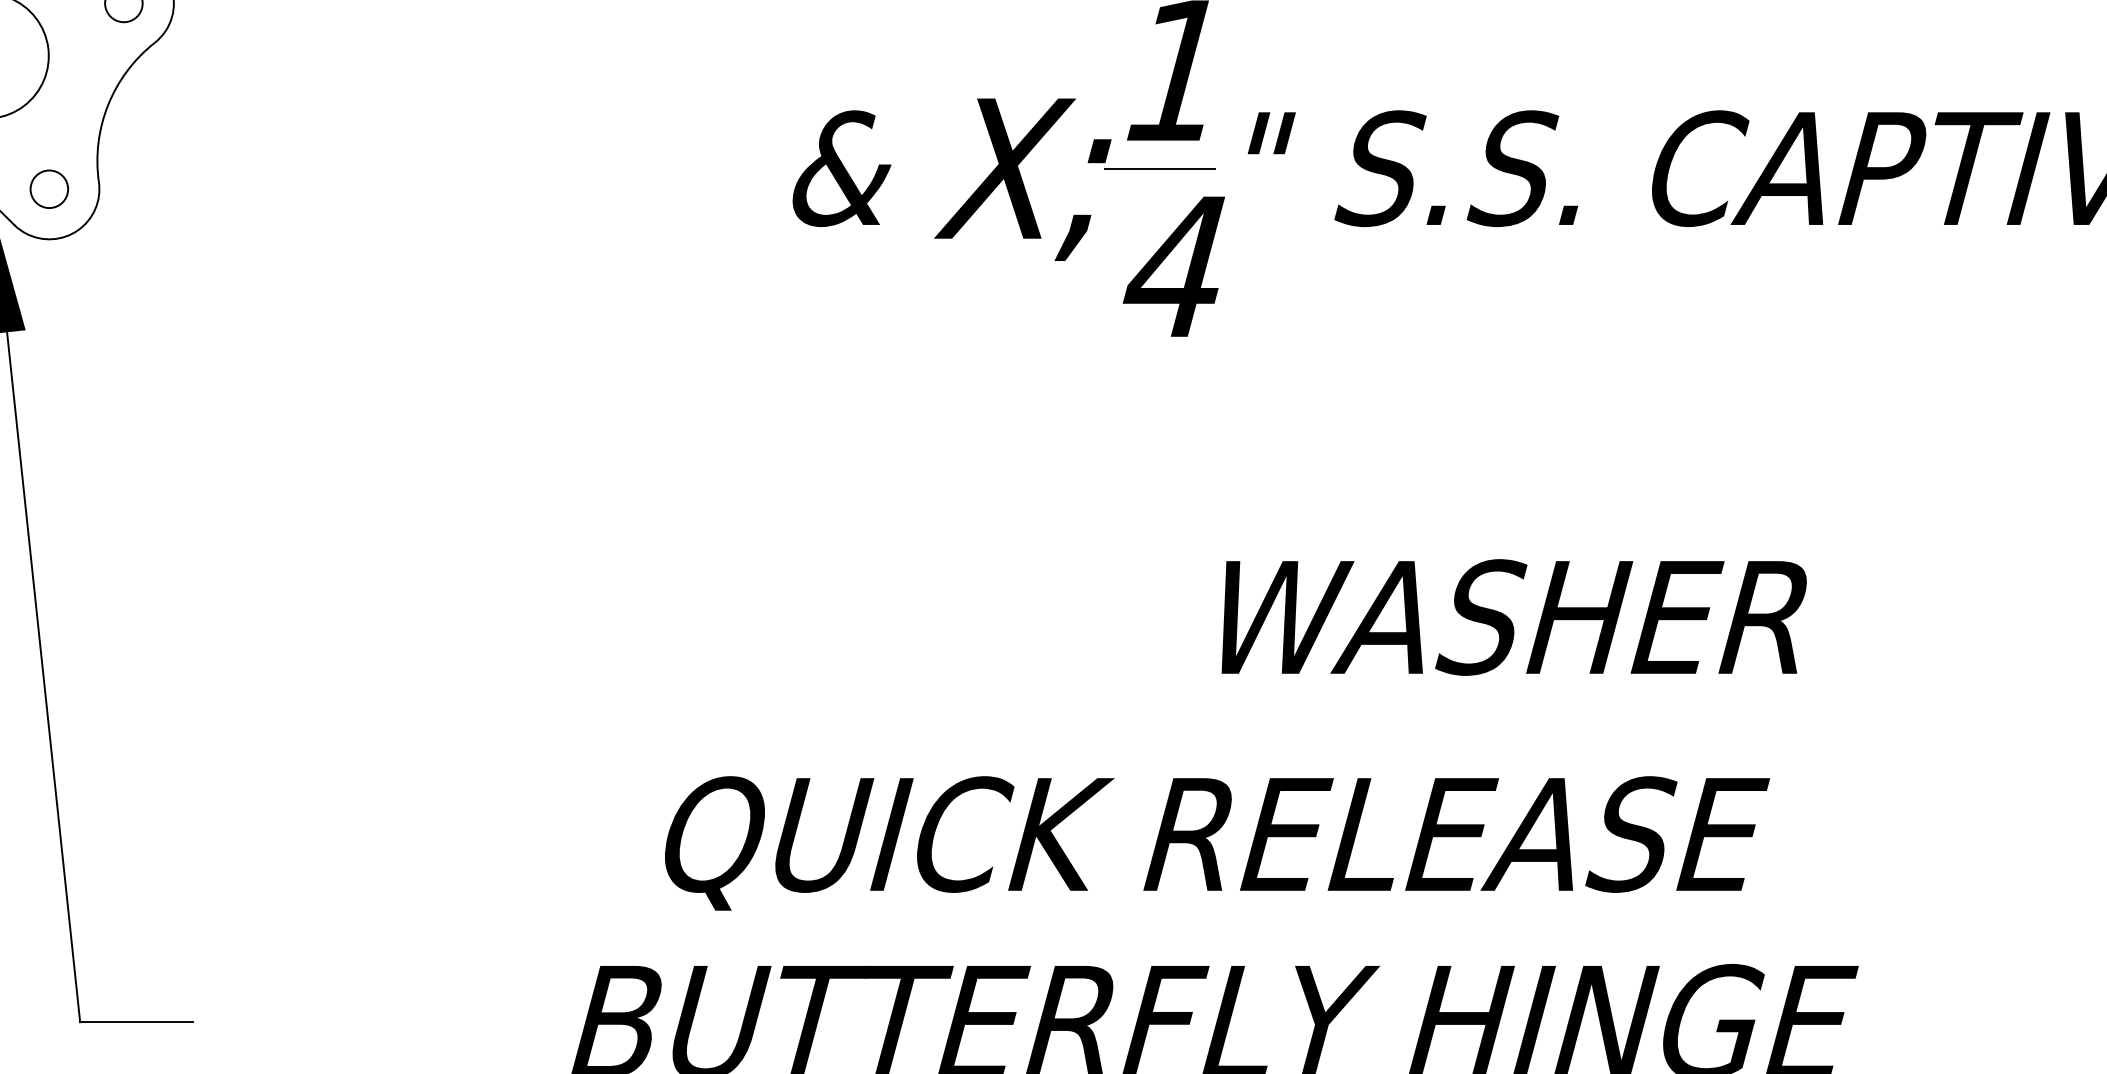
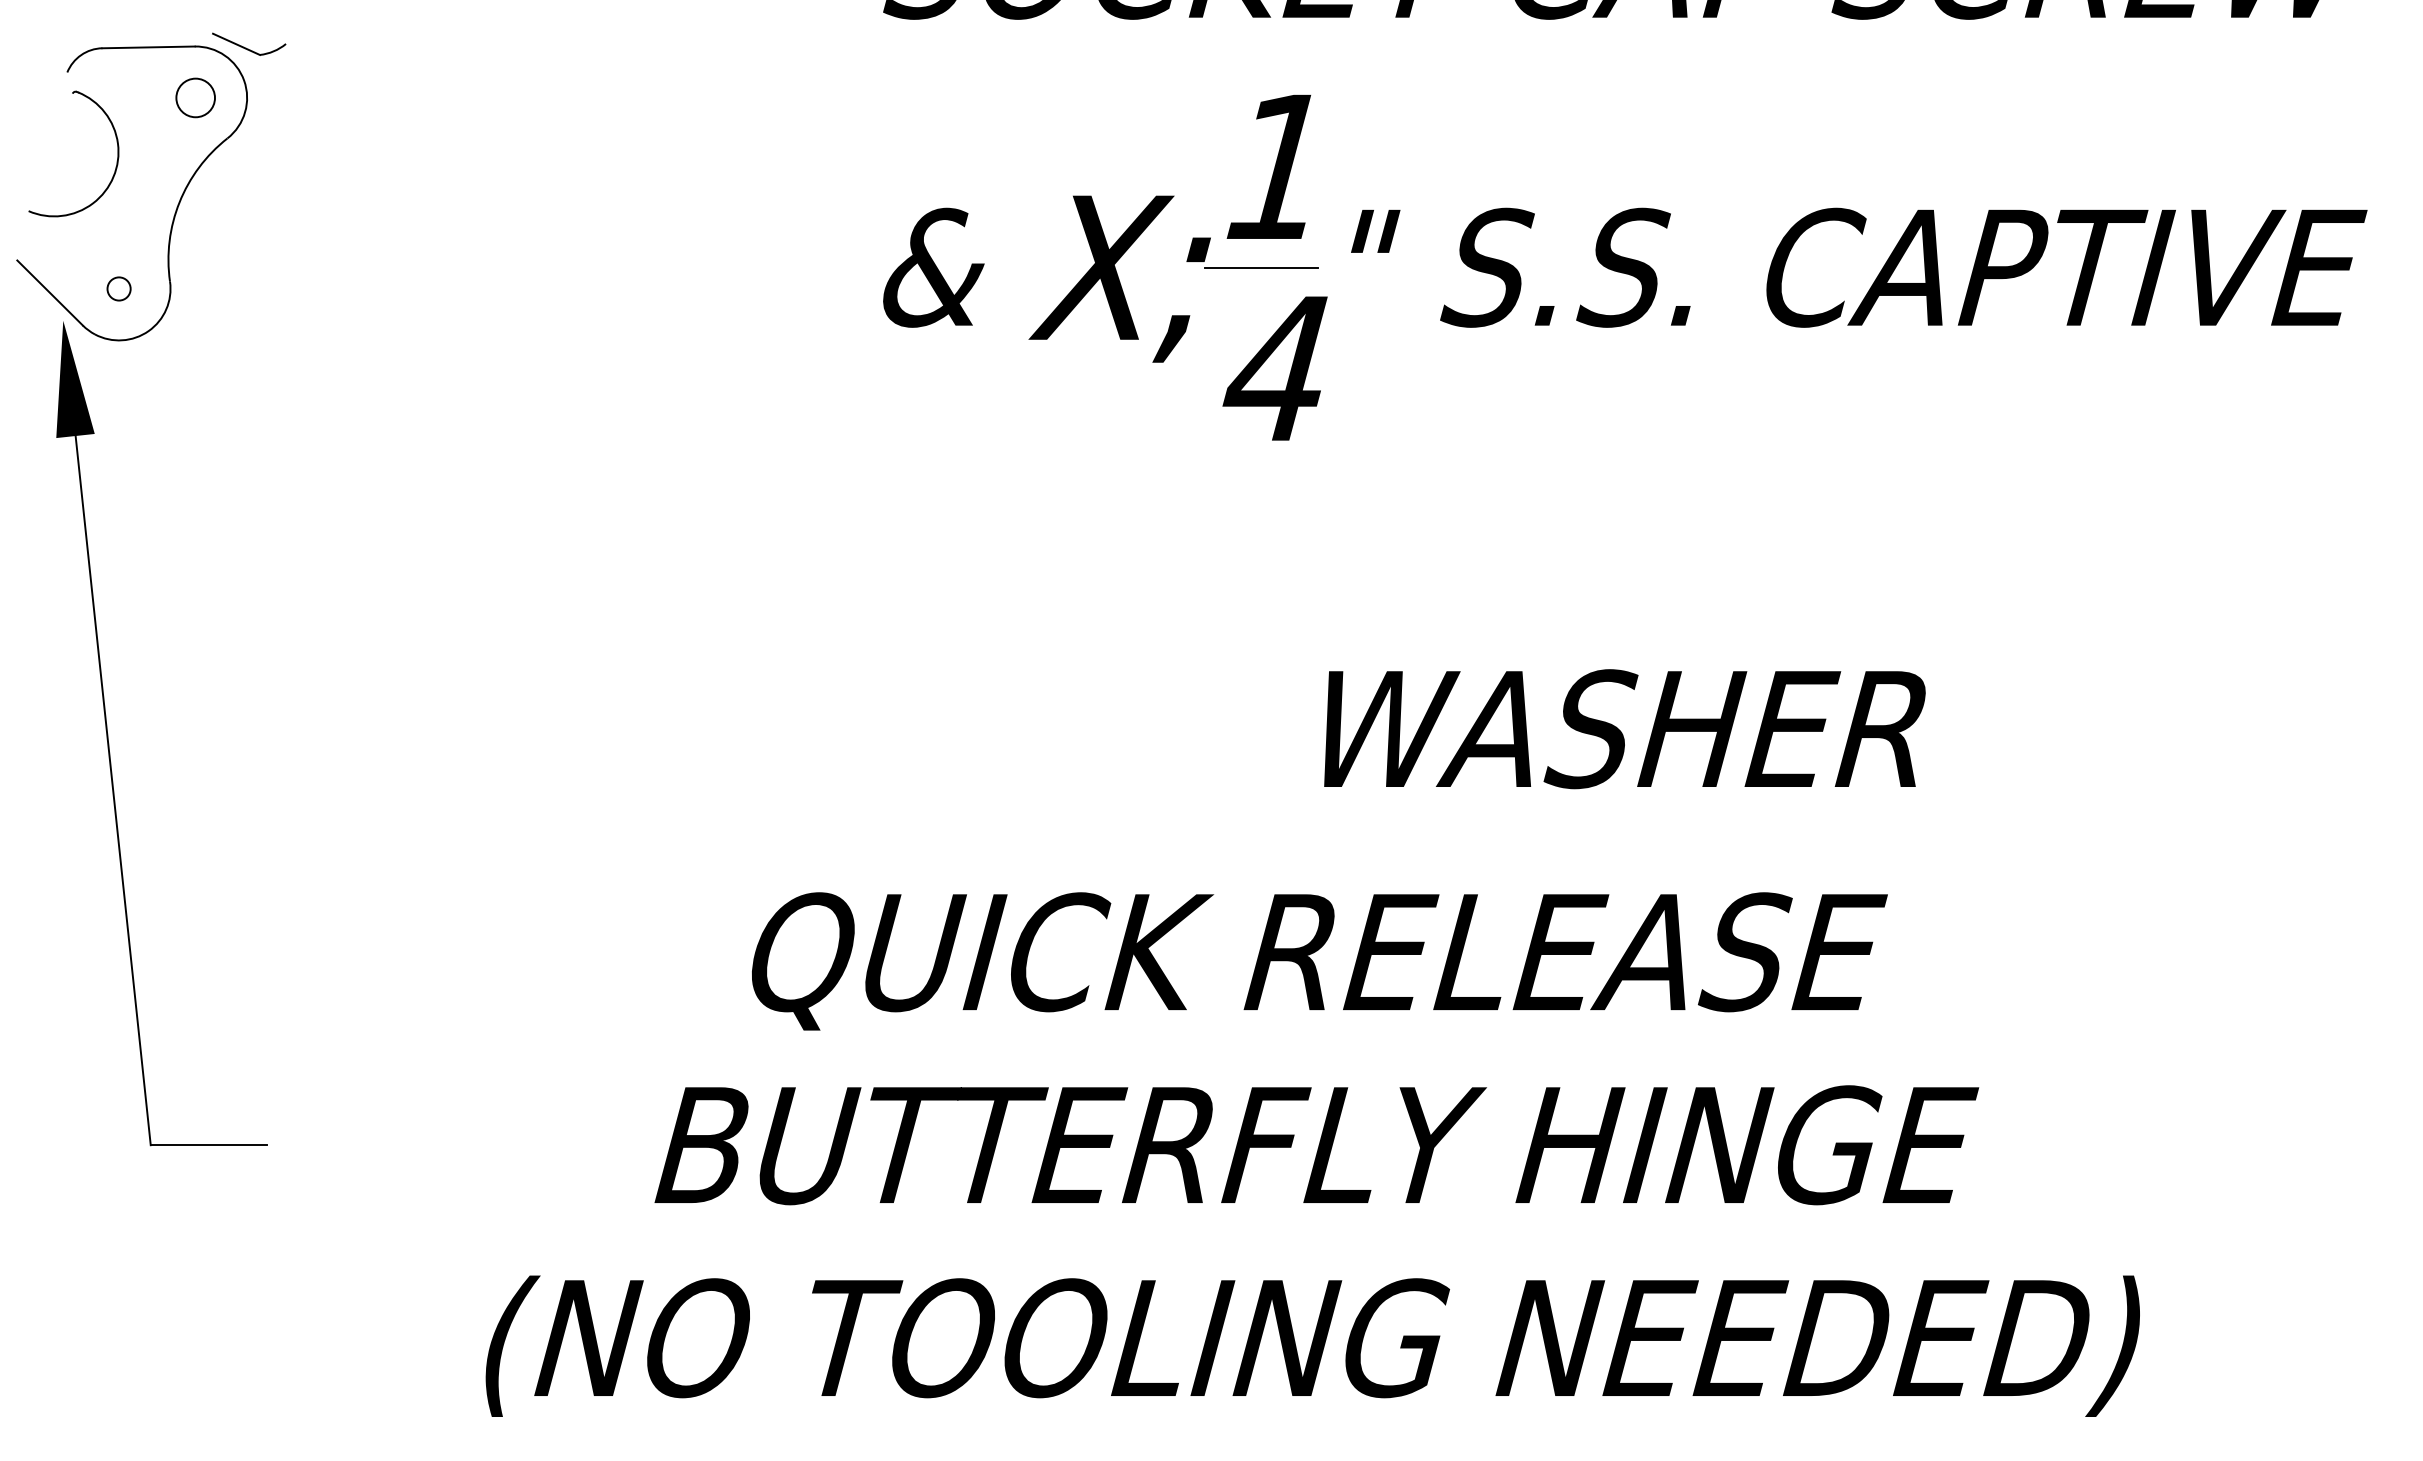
circle: (48, 188) -> (118, 288), size x0.6

